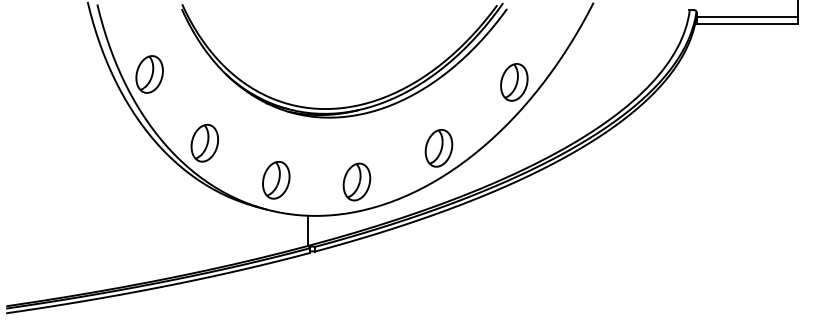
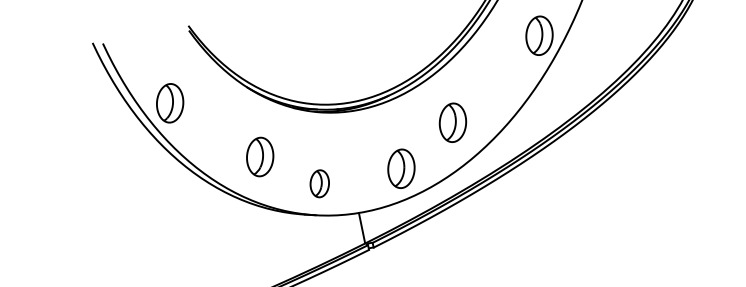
part: (204, 142) -> (259, 156), moved
part: (438, 148) -> (452, 123), moved
part: (276, 180) -> (319, 183), size x0.7

